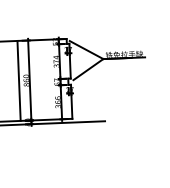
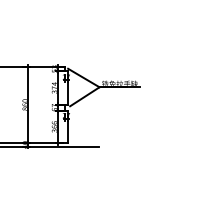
line: (19, 80) -> (18, 104), removed

